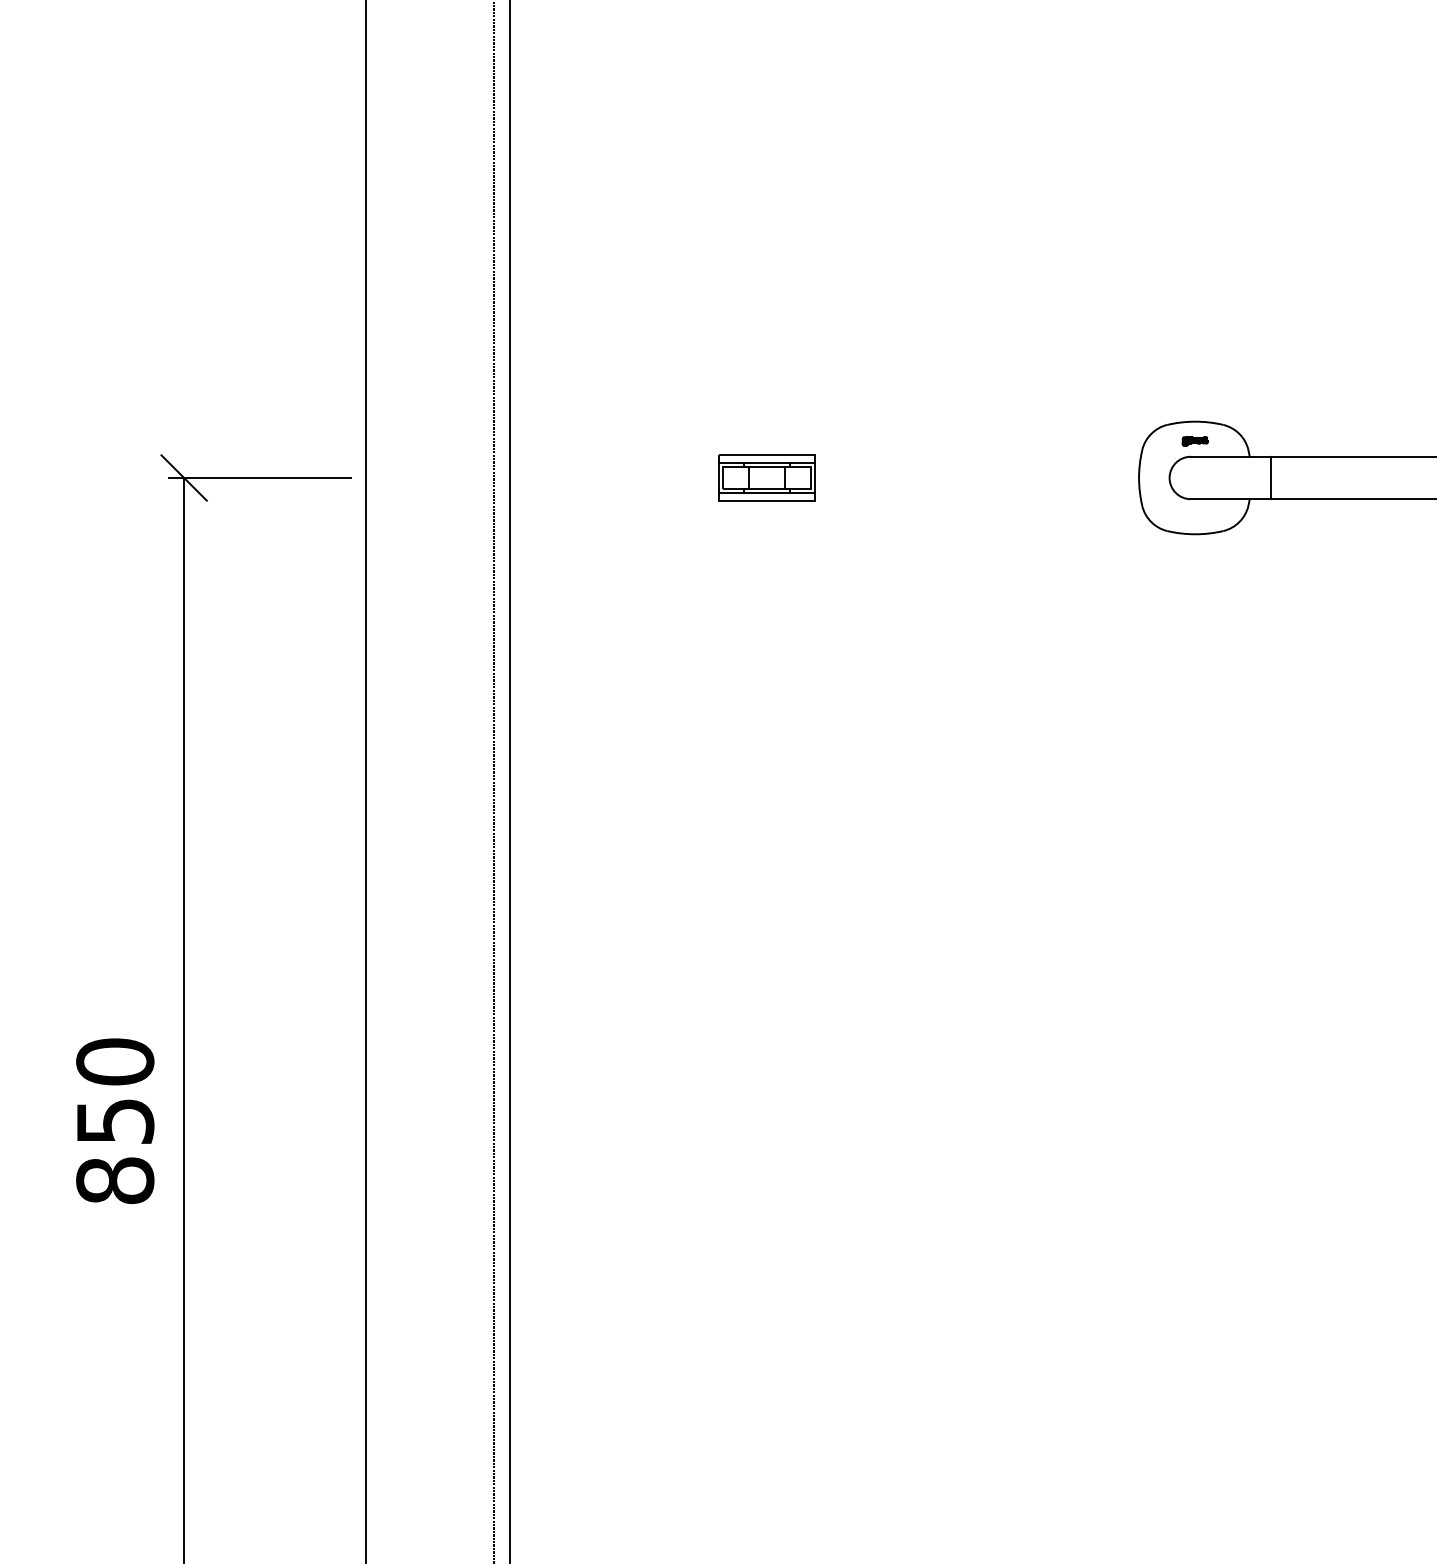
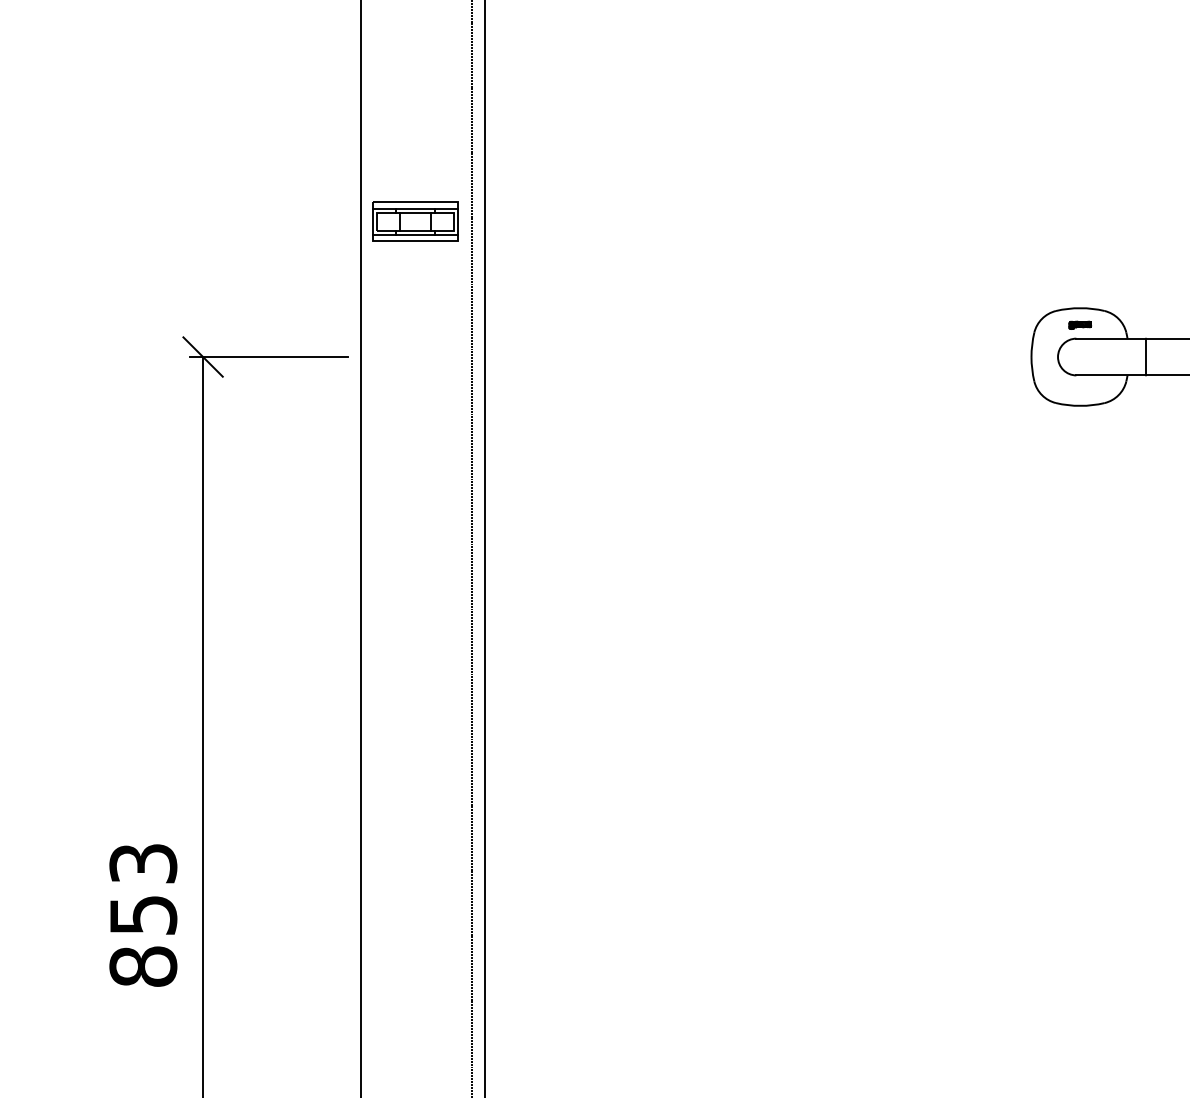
part: (766, 477) -> (415, 221), moved
text: (115, 1061) -> (143, 863), 850 -> 853

